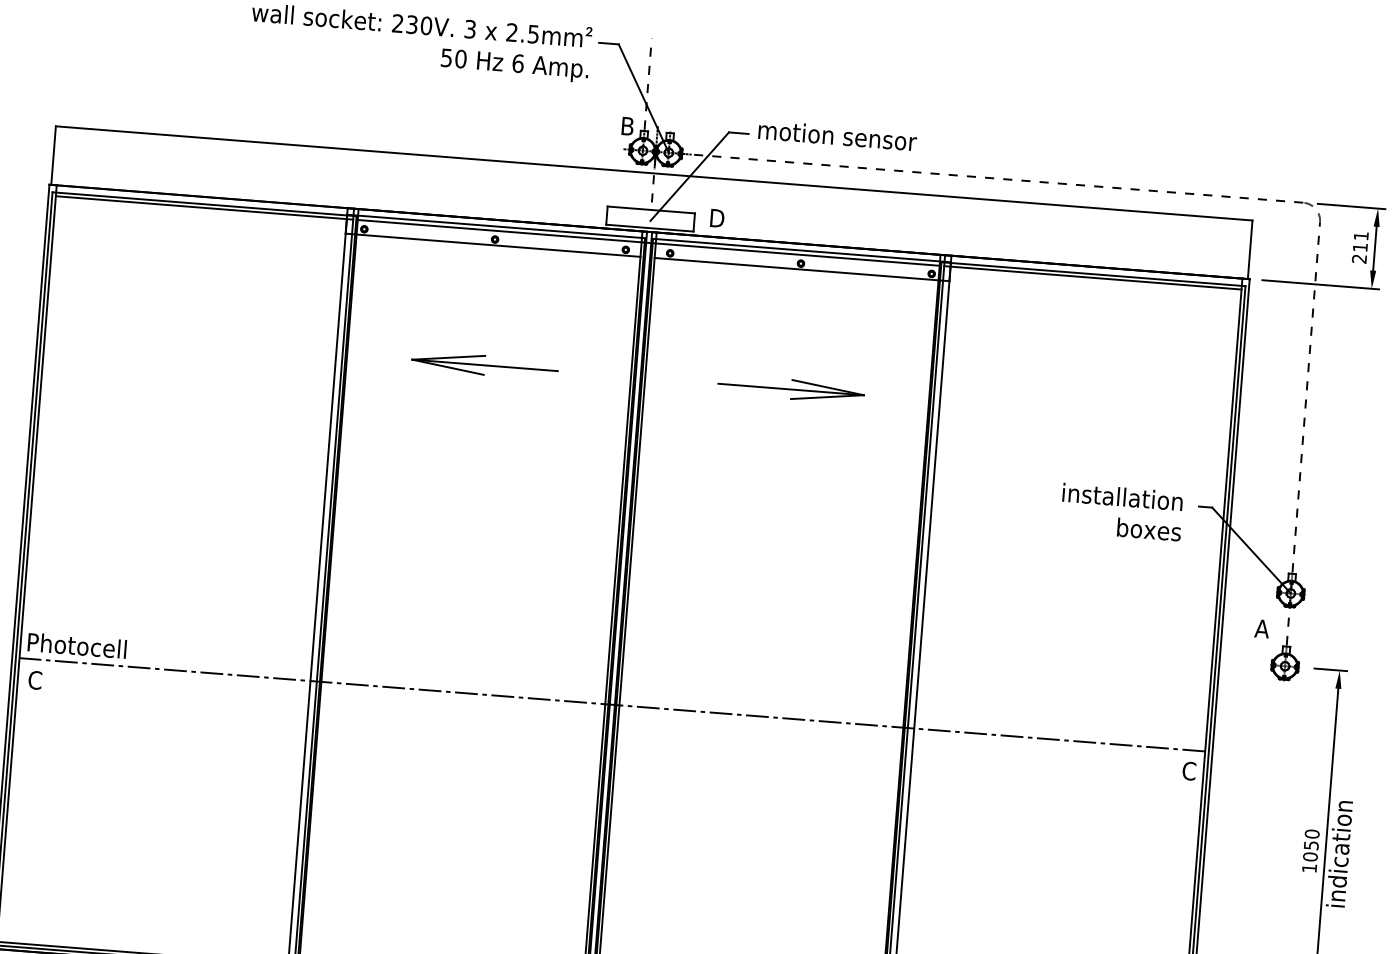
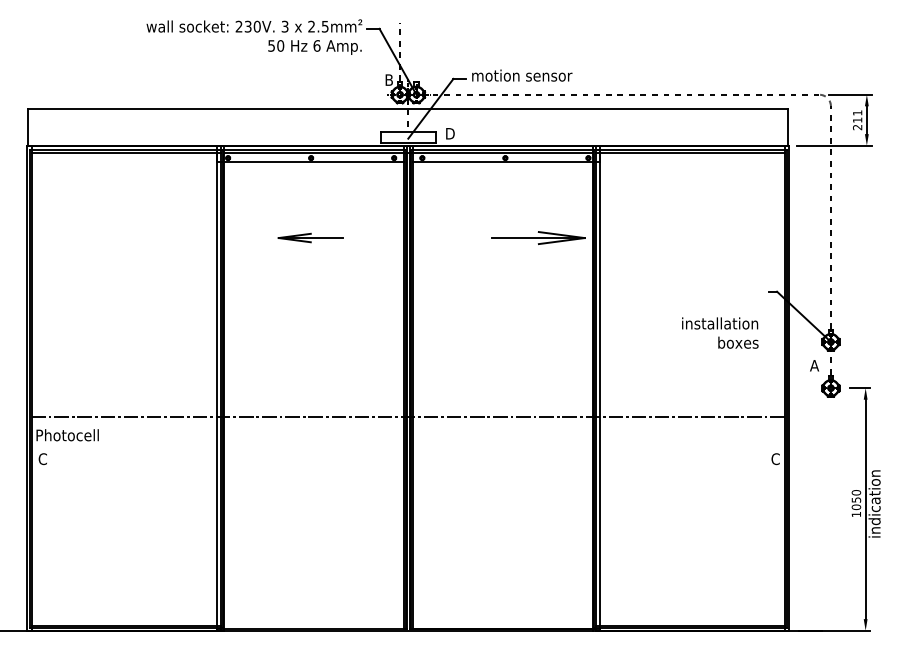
part: (484, 364) -> (310, 237), size x0.7
part: (791, 388) -> (538, 237), moved
text: (1122, 511) -> (720, 332), moved
line: (611, 704) -> (407, 416), moved

